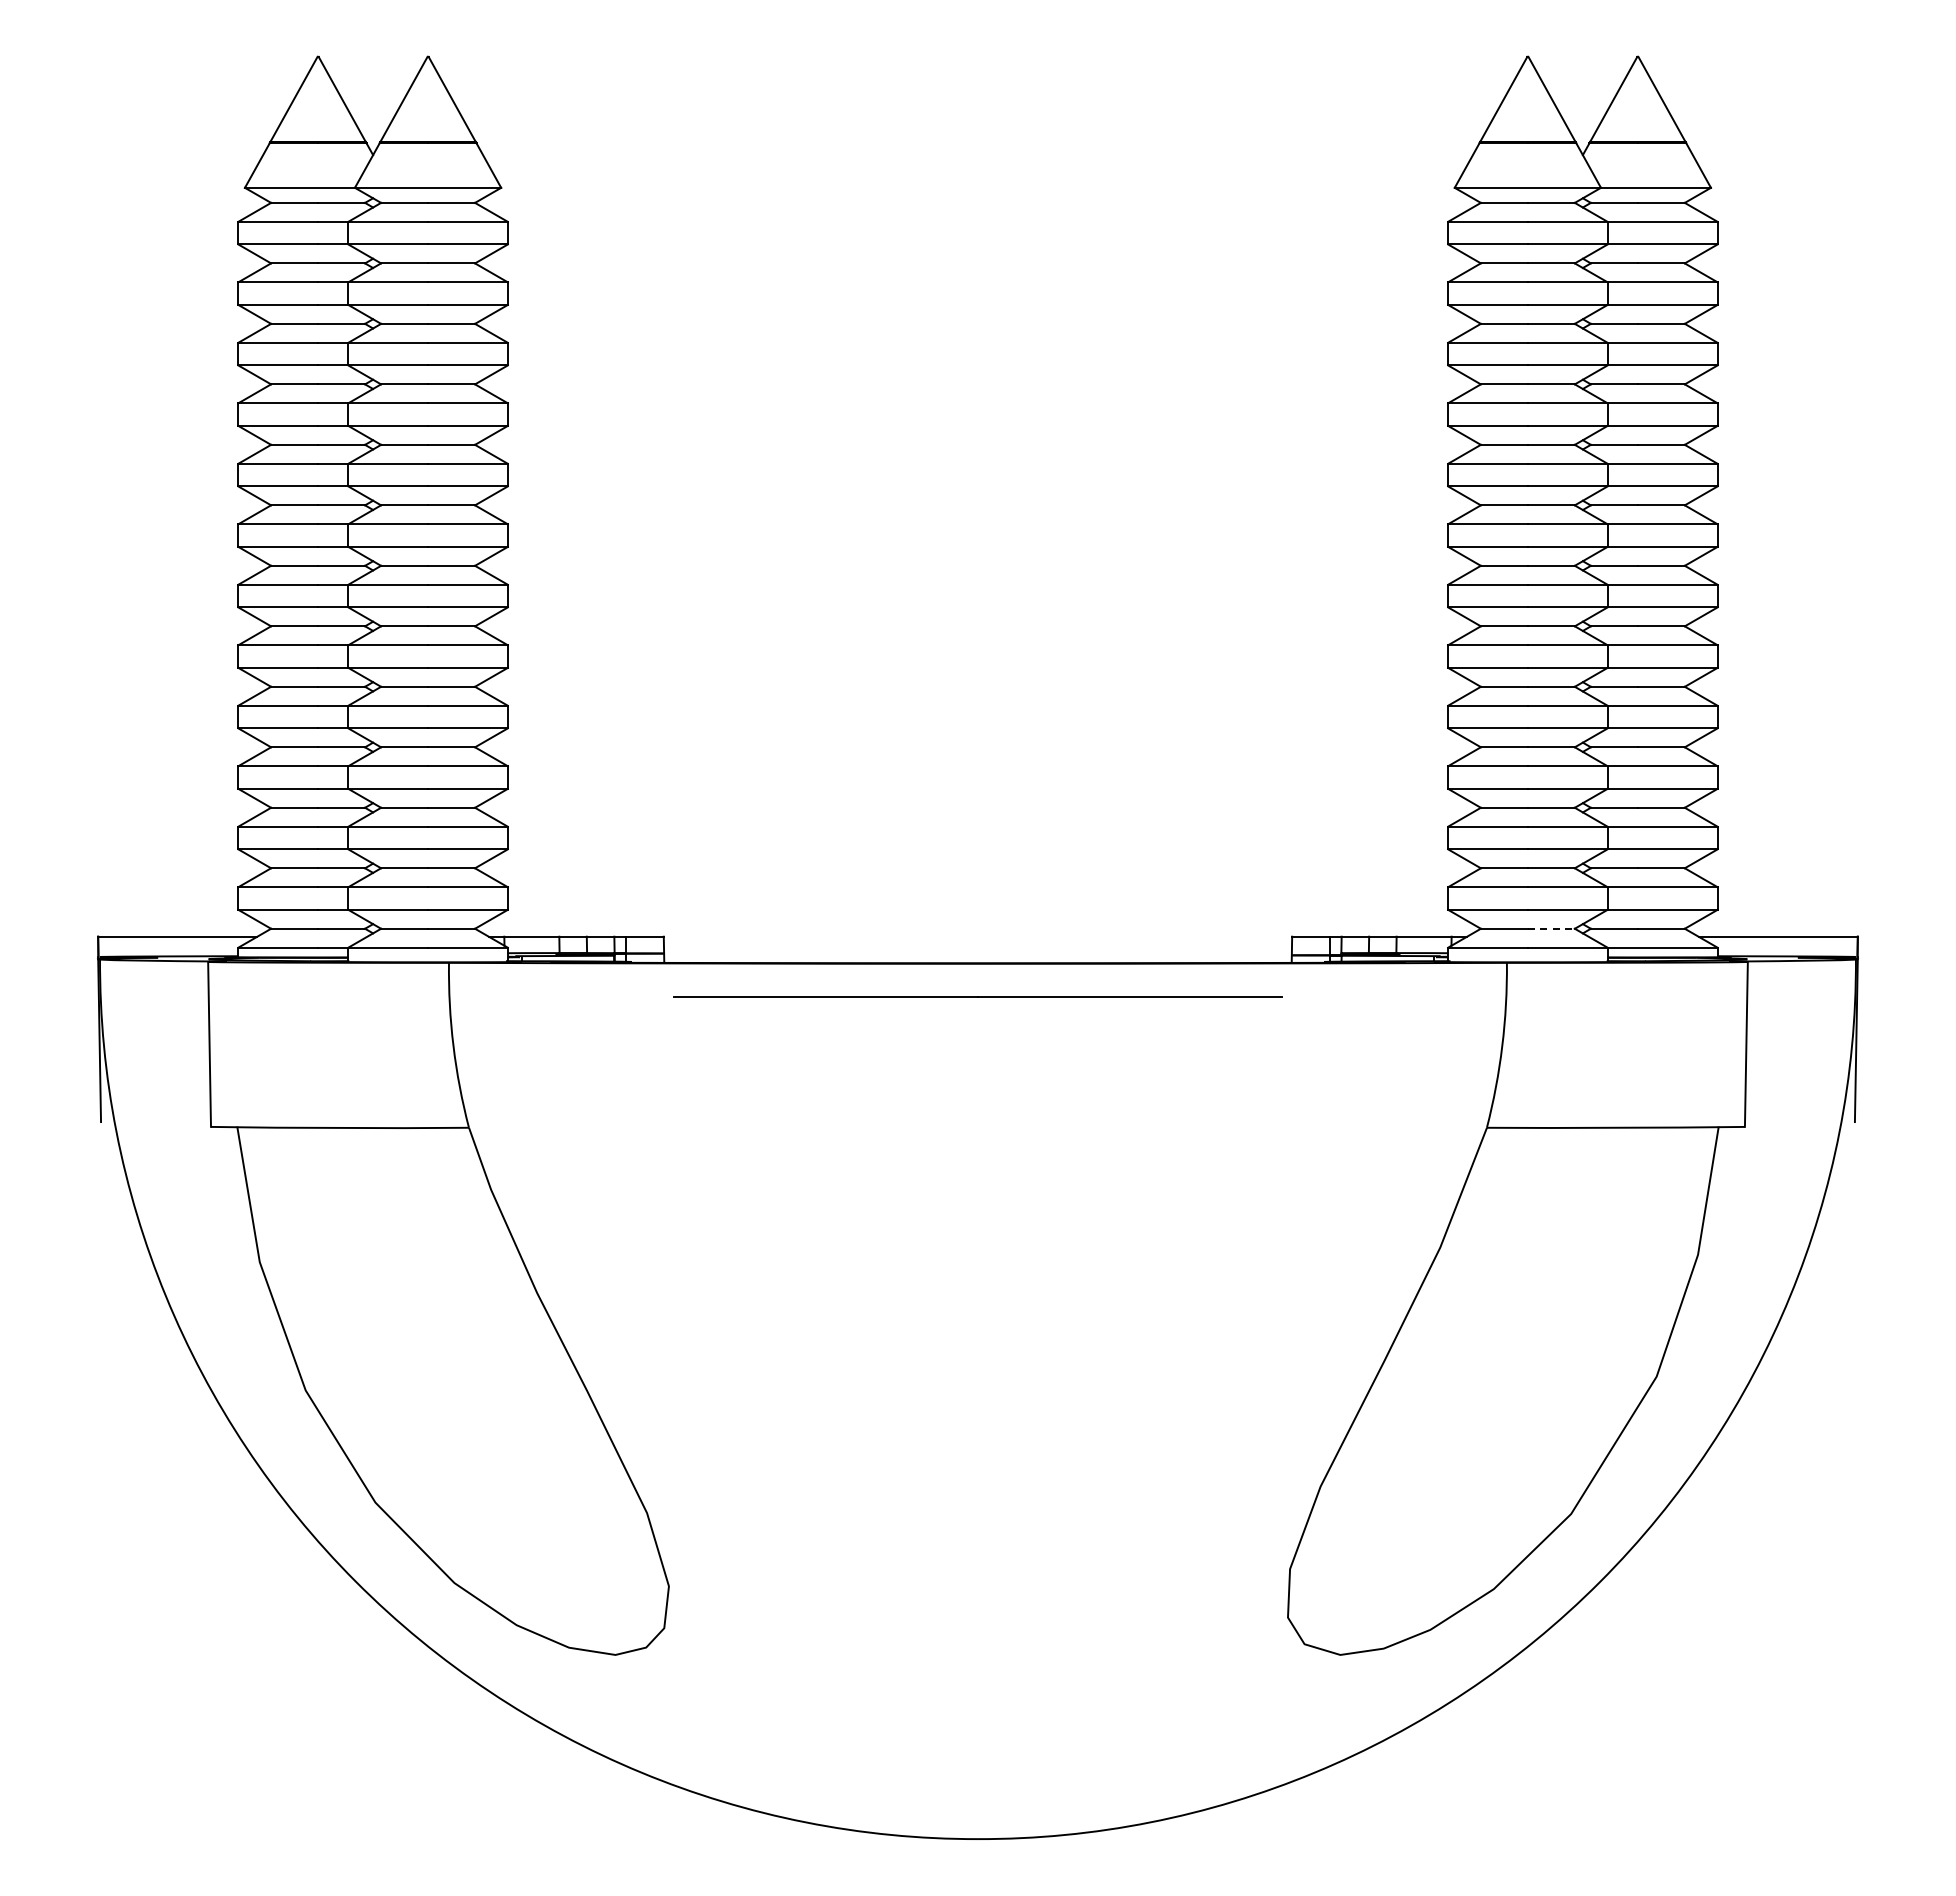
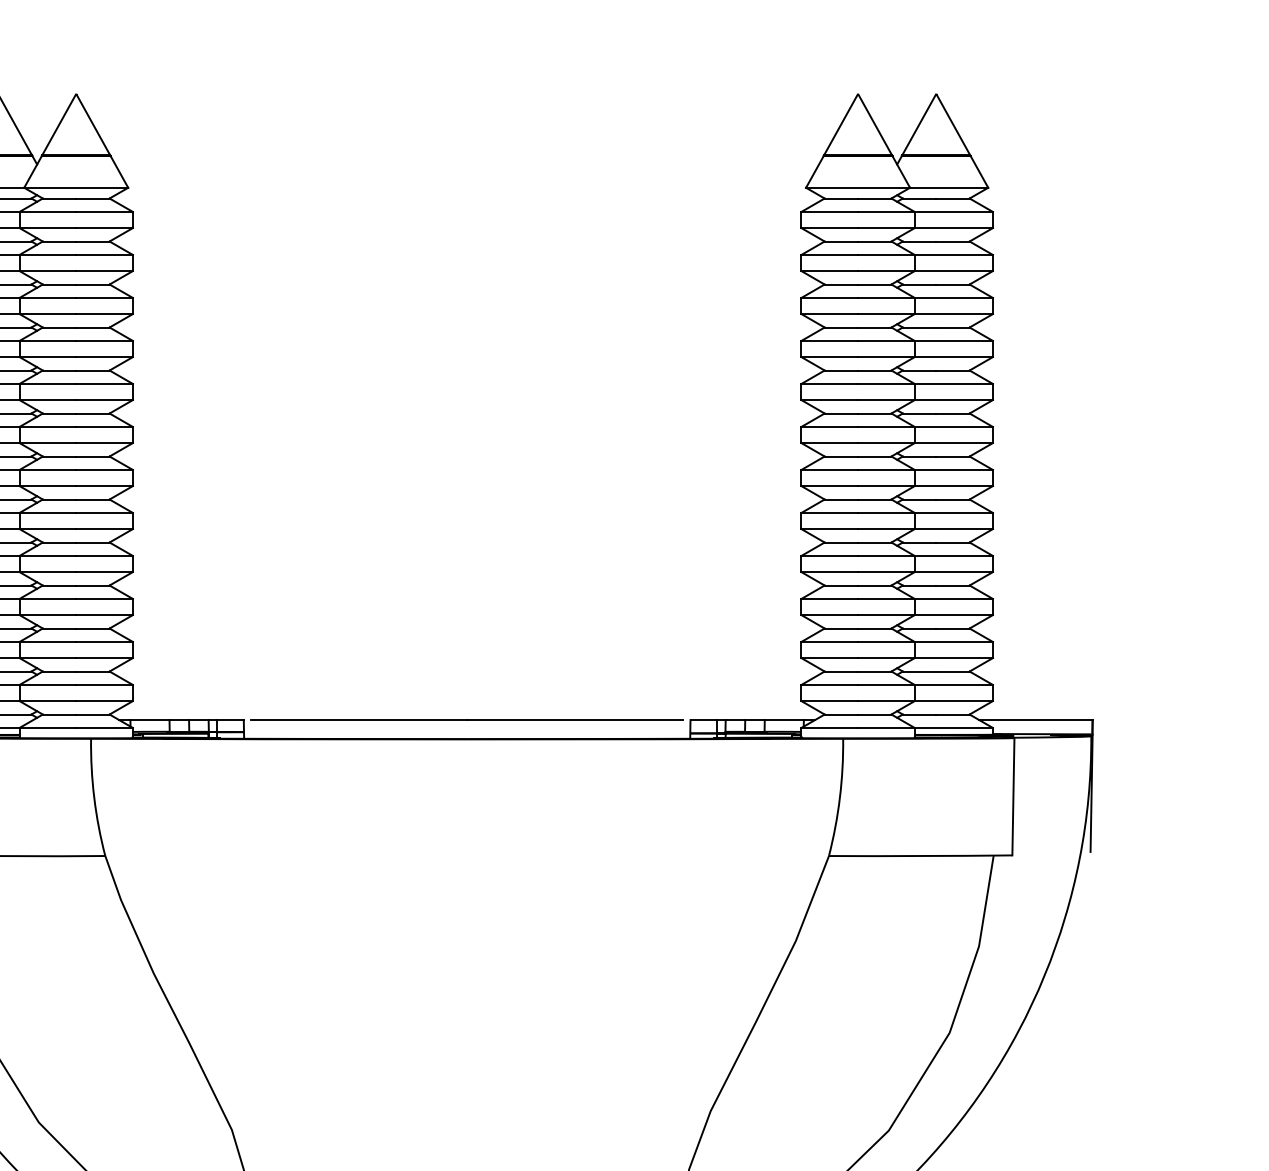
line: (1551, 928) -> (874, 714), dashed -> solid
line: (977, 996) -> (466, 720), moved

